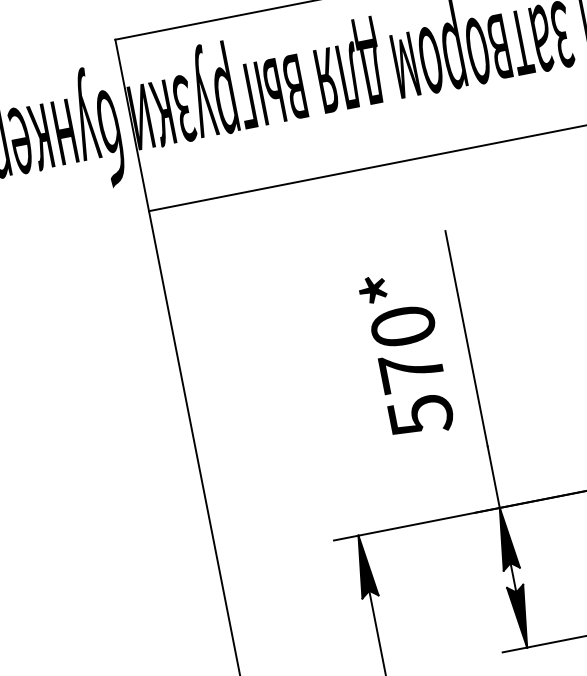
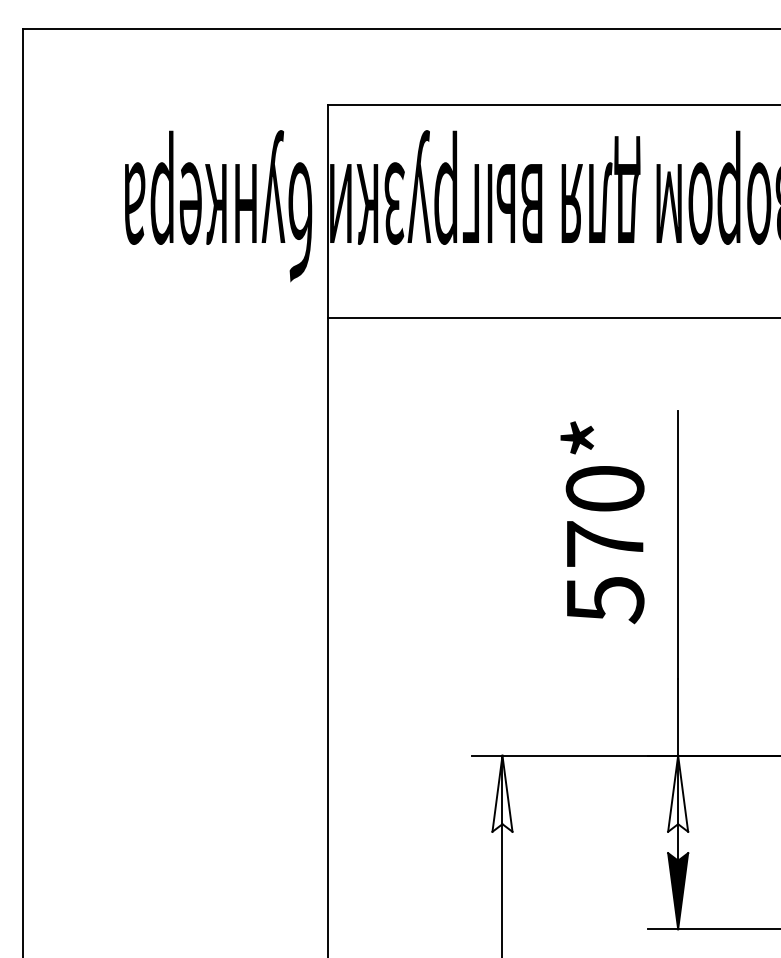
text: (406, 354) -> (602, 522), moved
fill: (506, 538) -> (678, 793), removed
fill: (364, 566) -> (502, 793), removed

